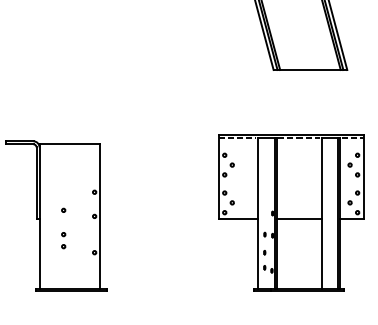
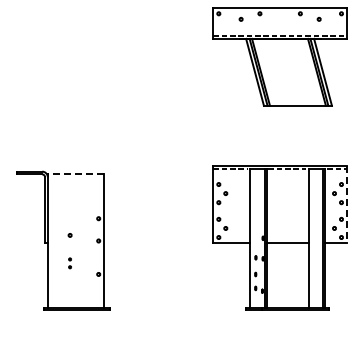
line: (69, 144) -> (75, 174), solid -> dashed
line: (364, 176) -> (347, 204), solid -> dashed
part: (63, 240) -> (69, 263), size x0.7

